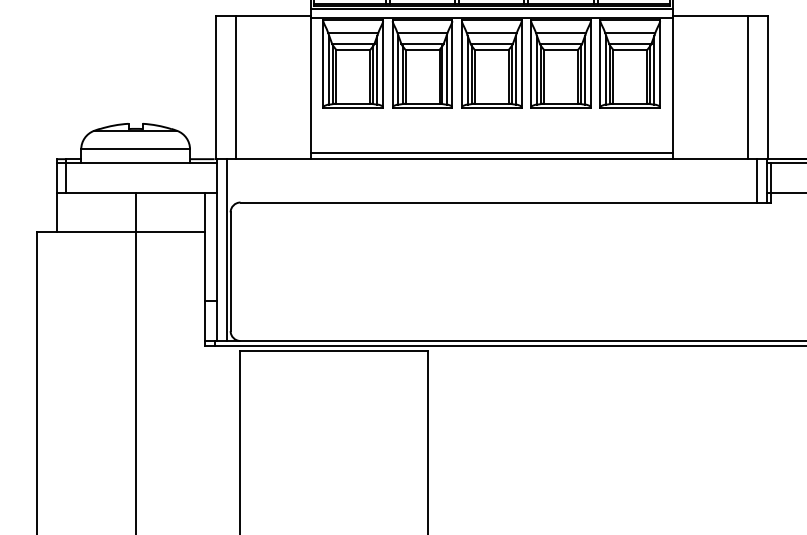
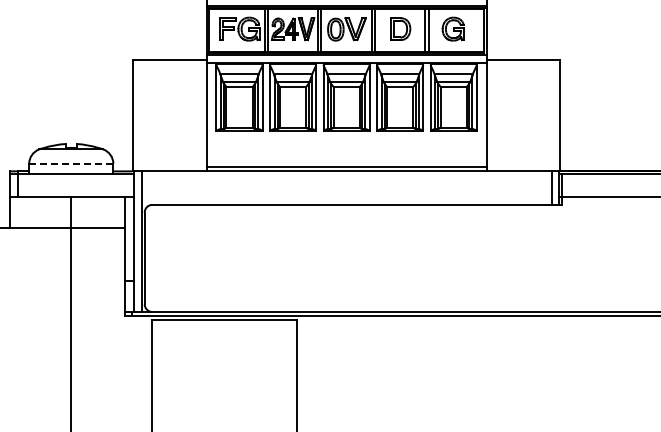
line: (235, 86) -> (148, 115), removed
line: (747, 86) -> (544, 115), removed
line: (134, 148) -> (70, 163), solid -> dashed

